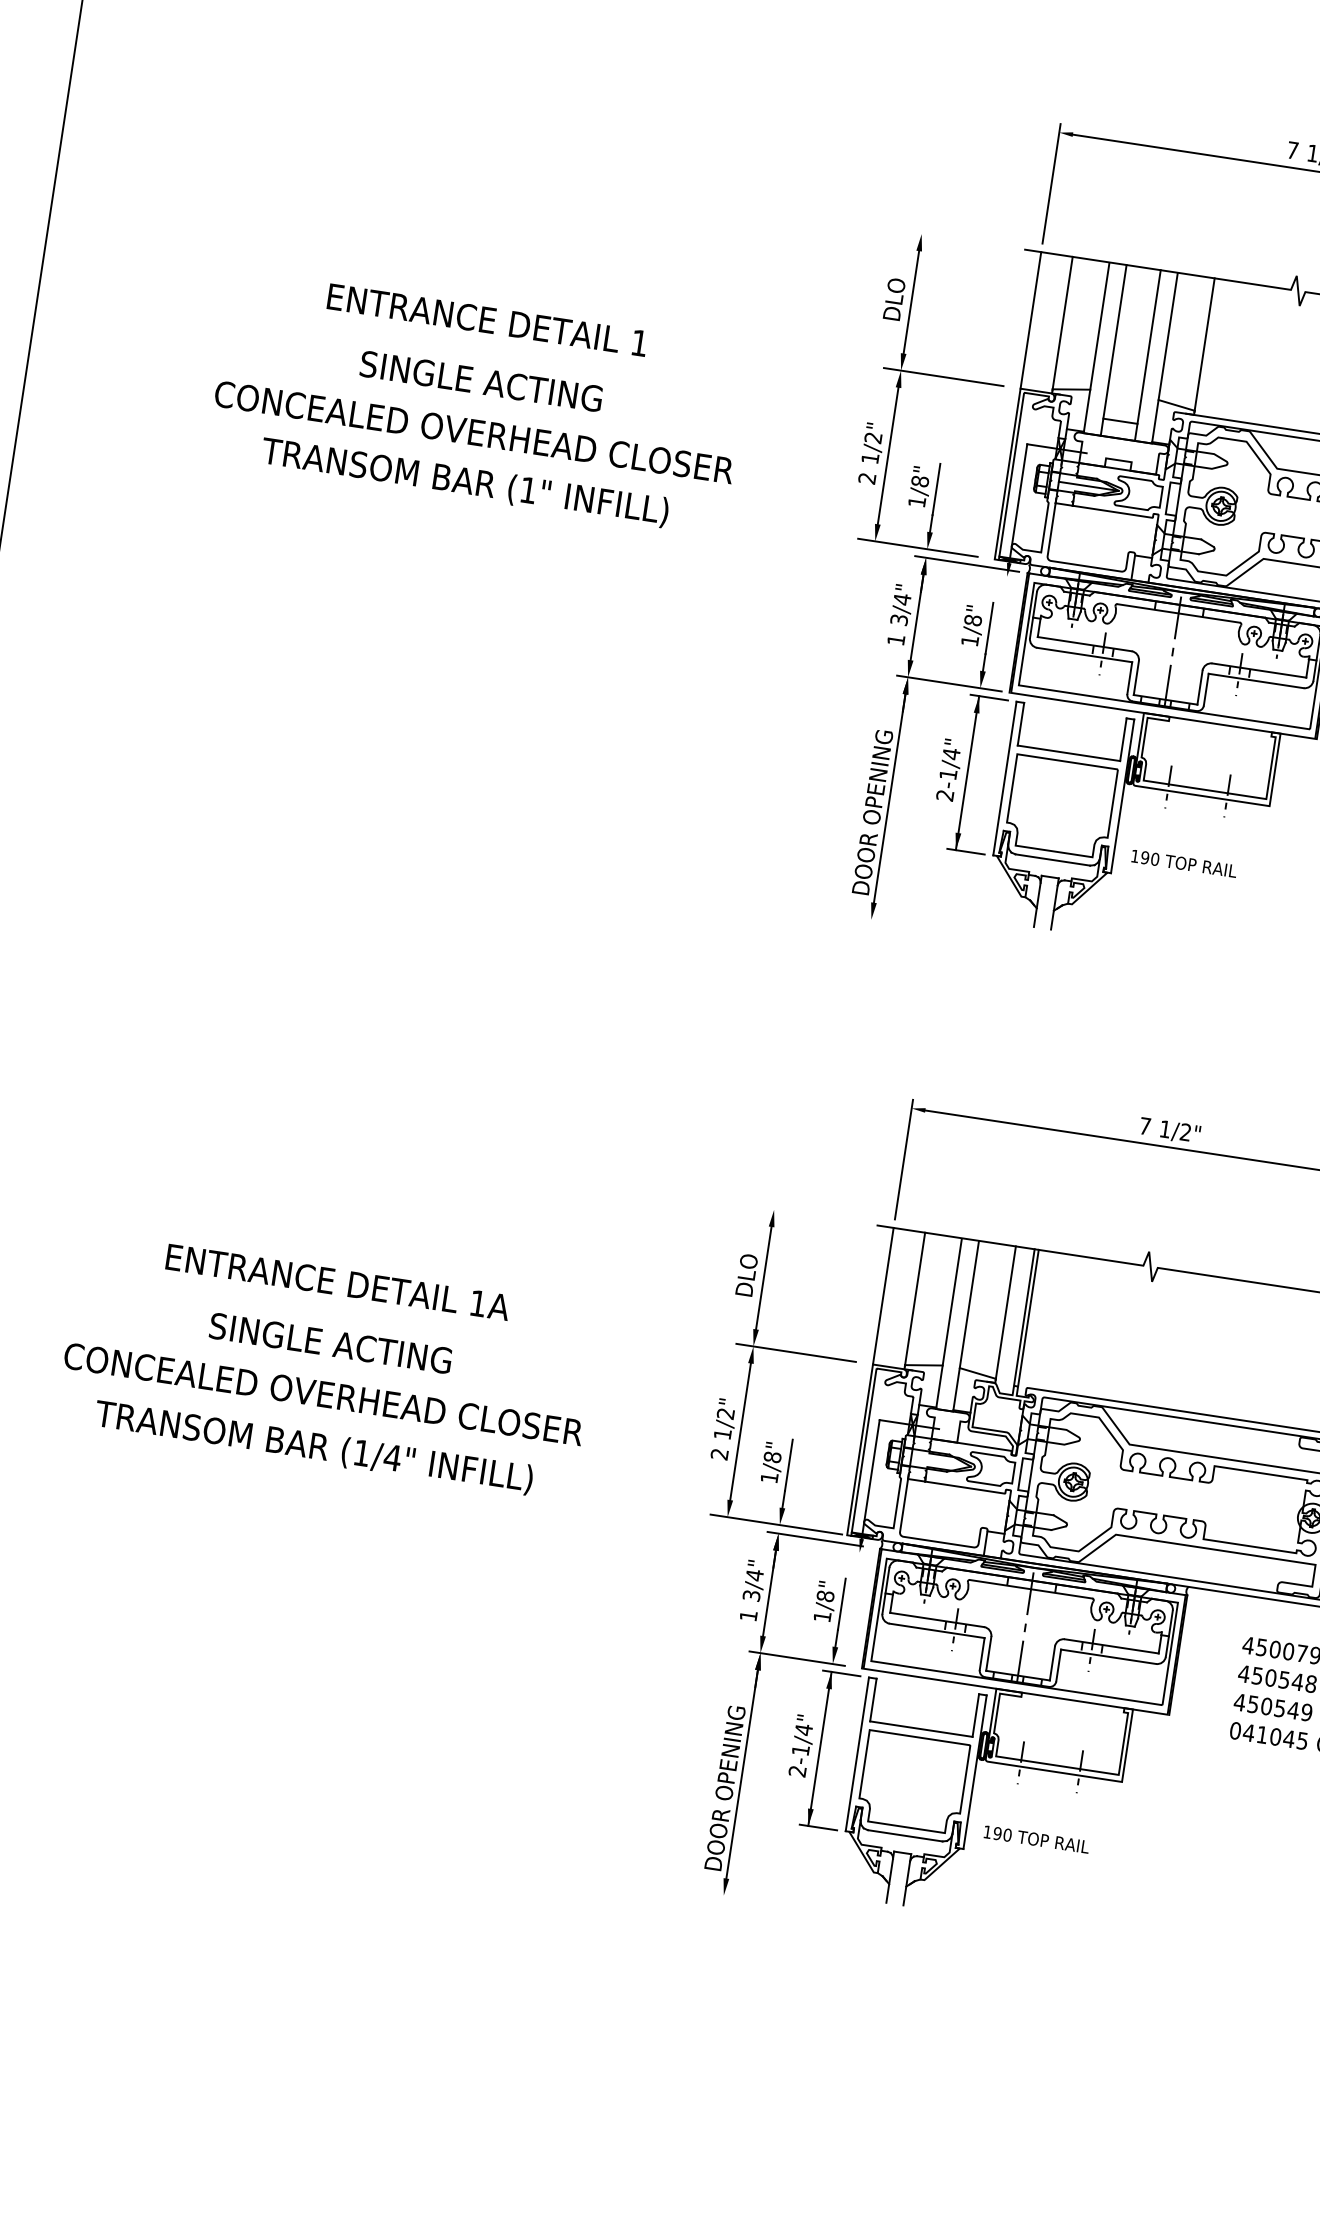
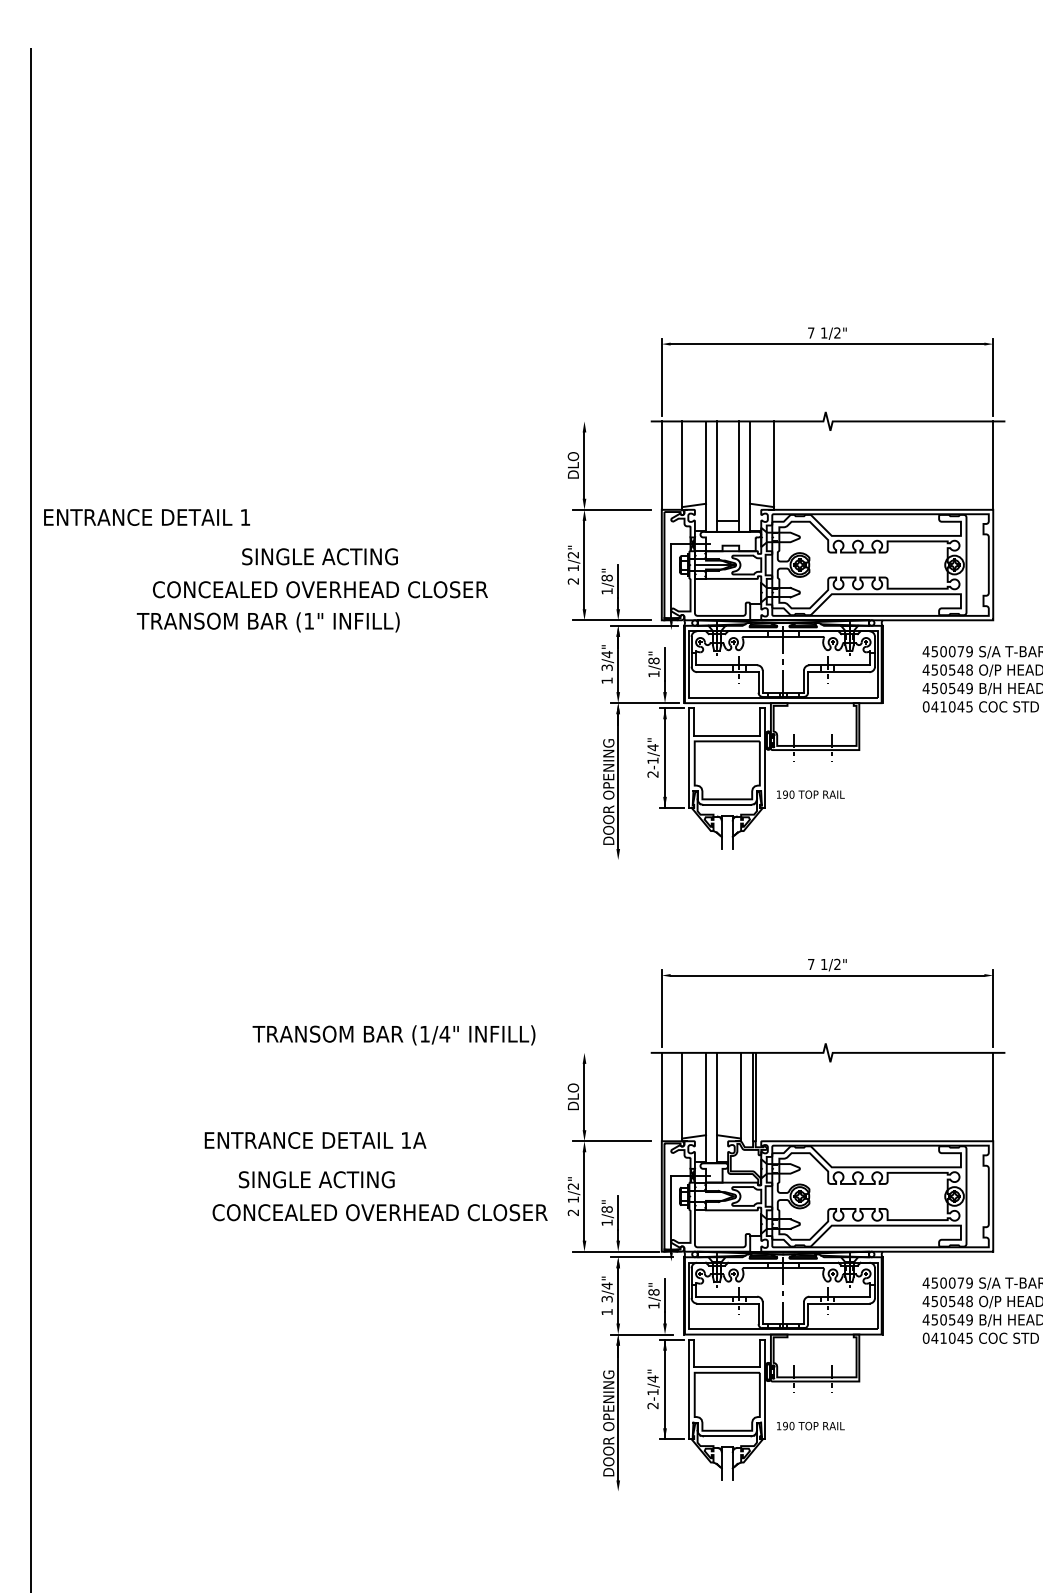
text: (486, 320) -> (146, 517), moved
text: (463, 482) -> (267, 622), moved
text: (322, 1393) -> (379, 1212), moved
text: (312, 1447) -> (393, 1035), moved

